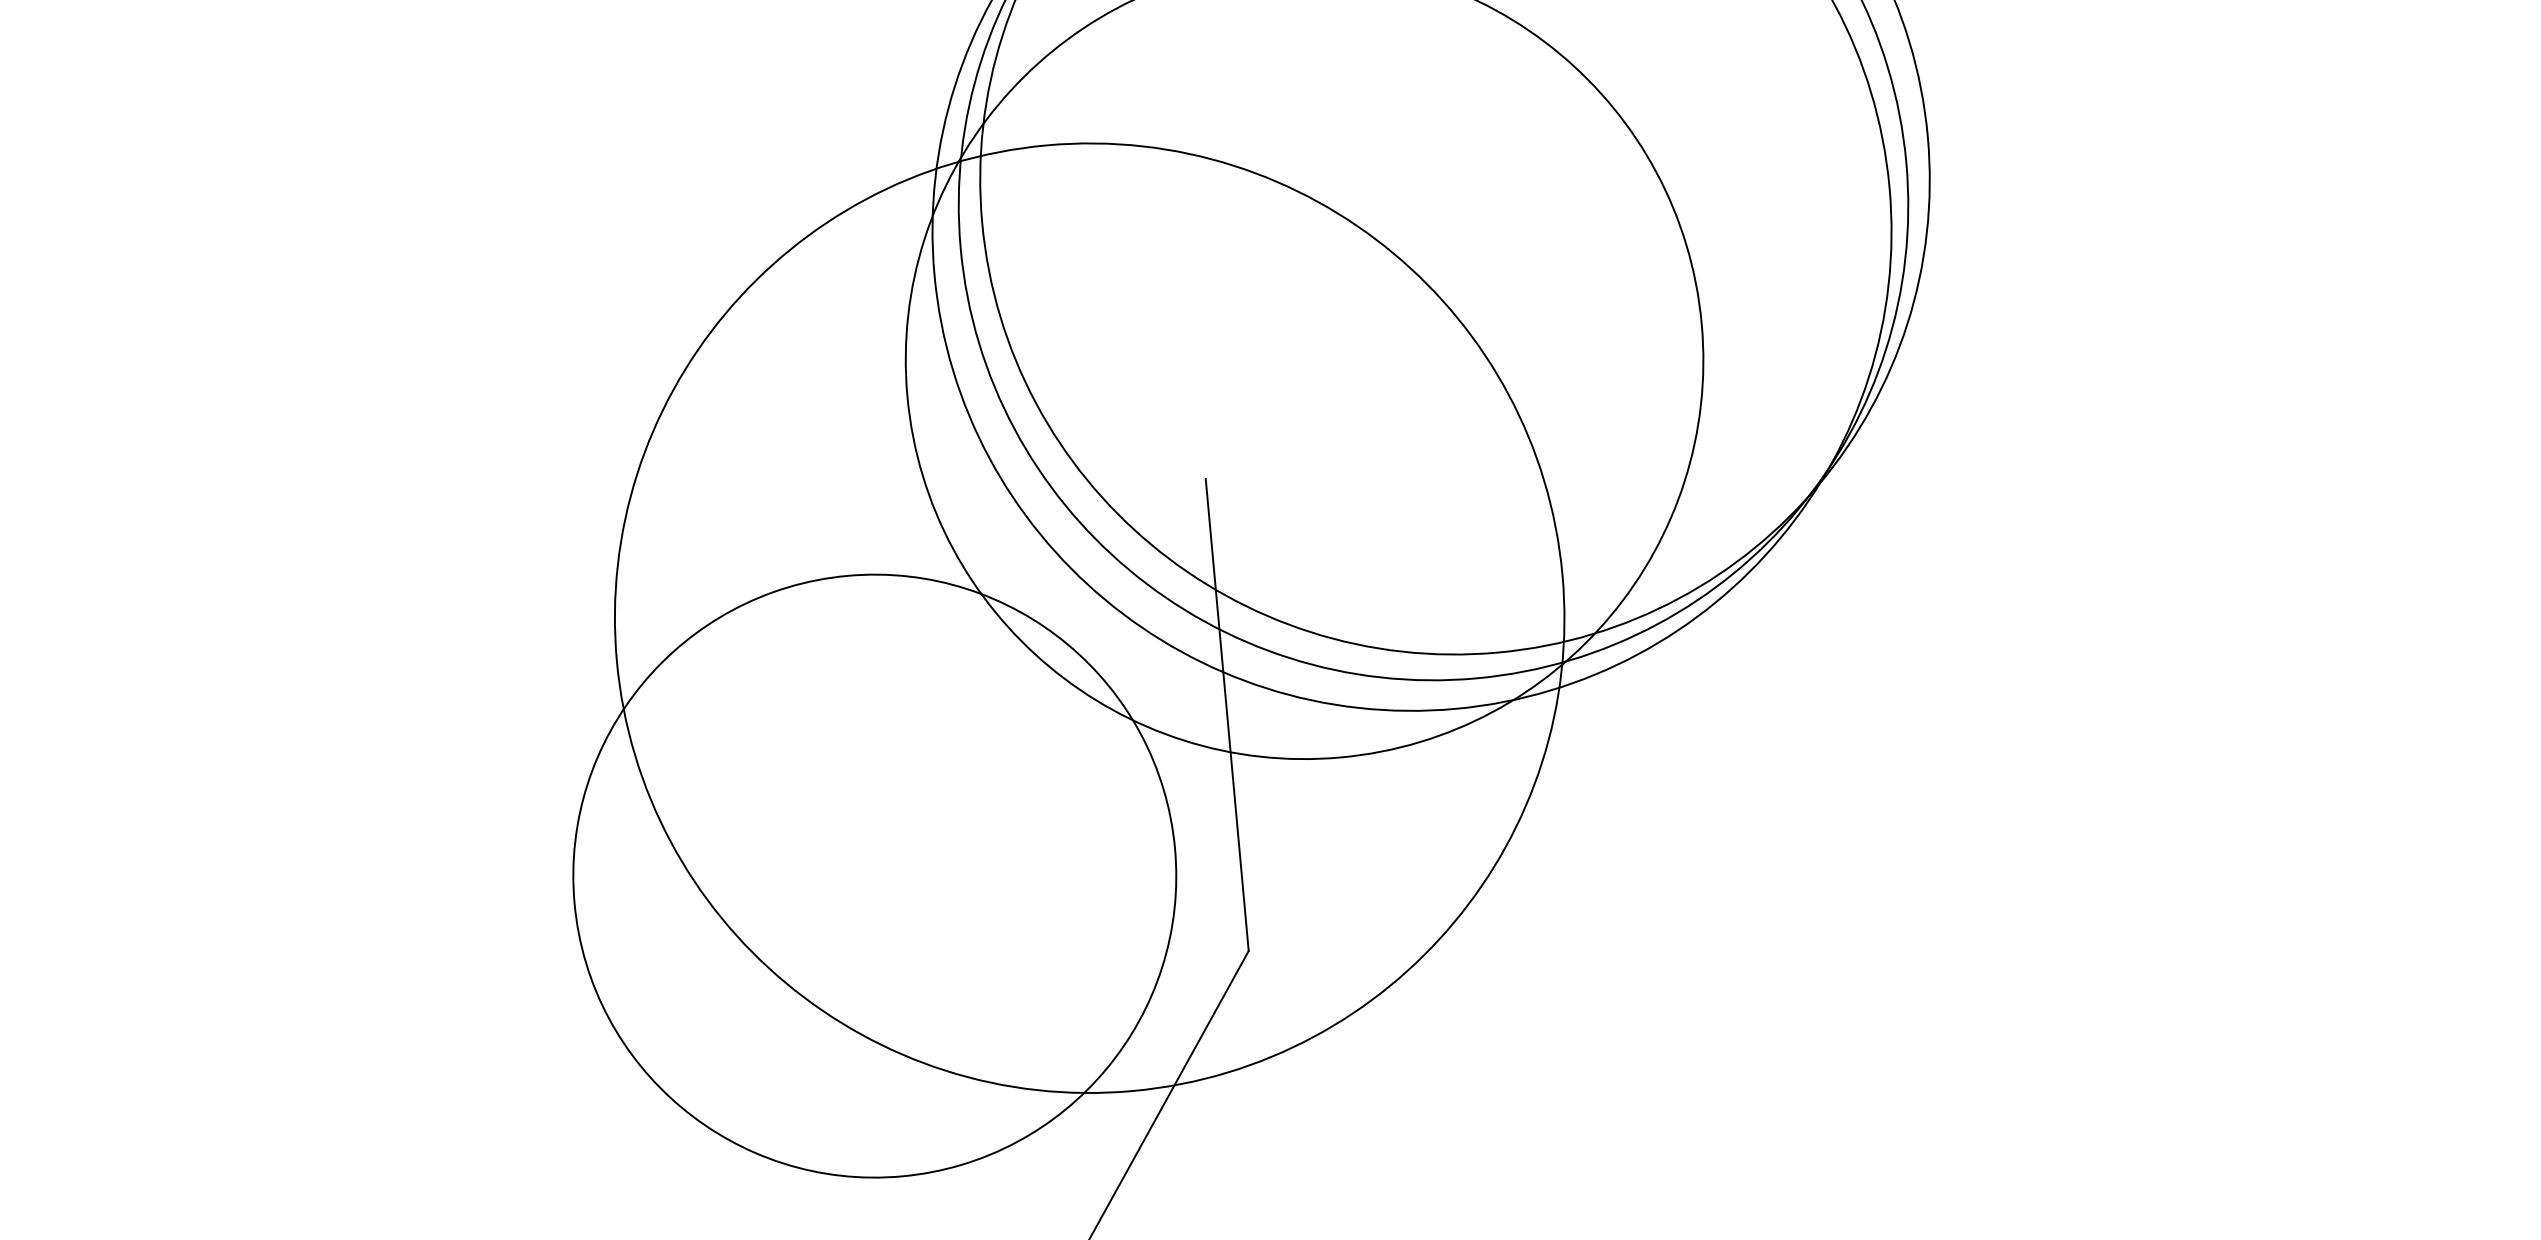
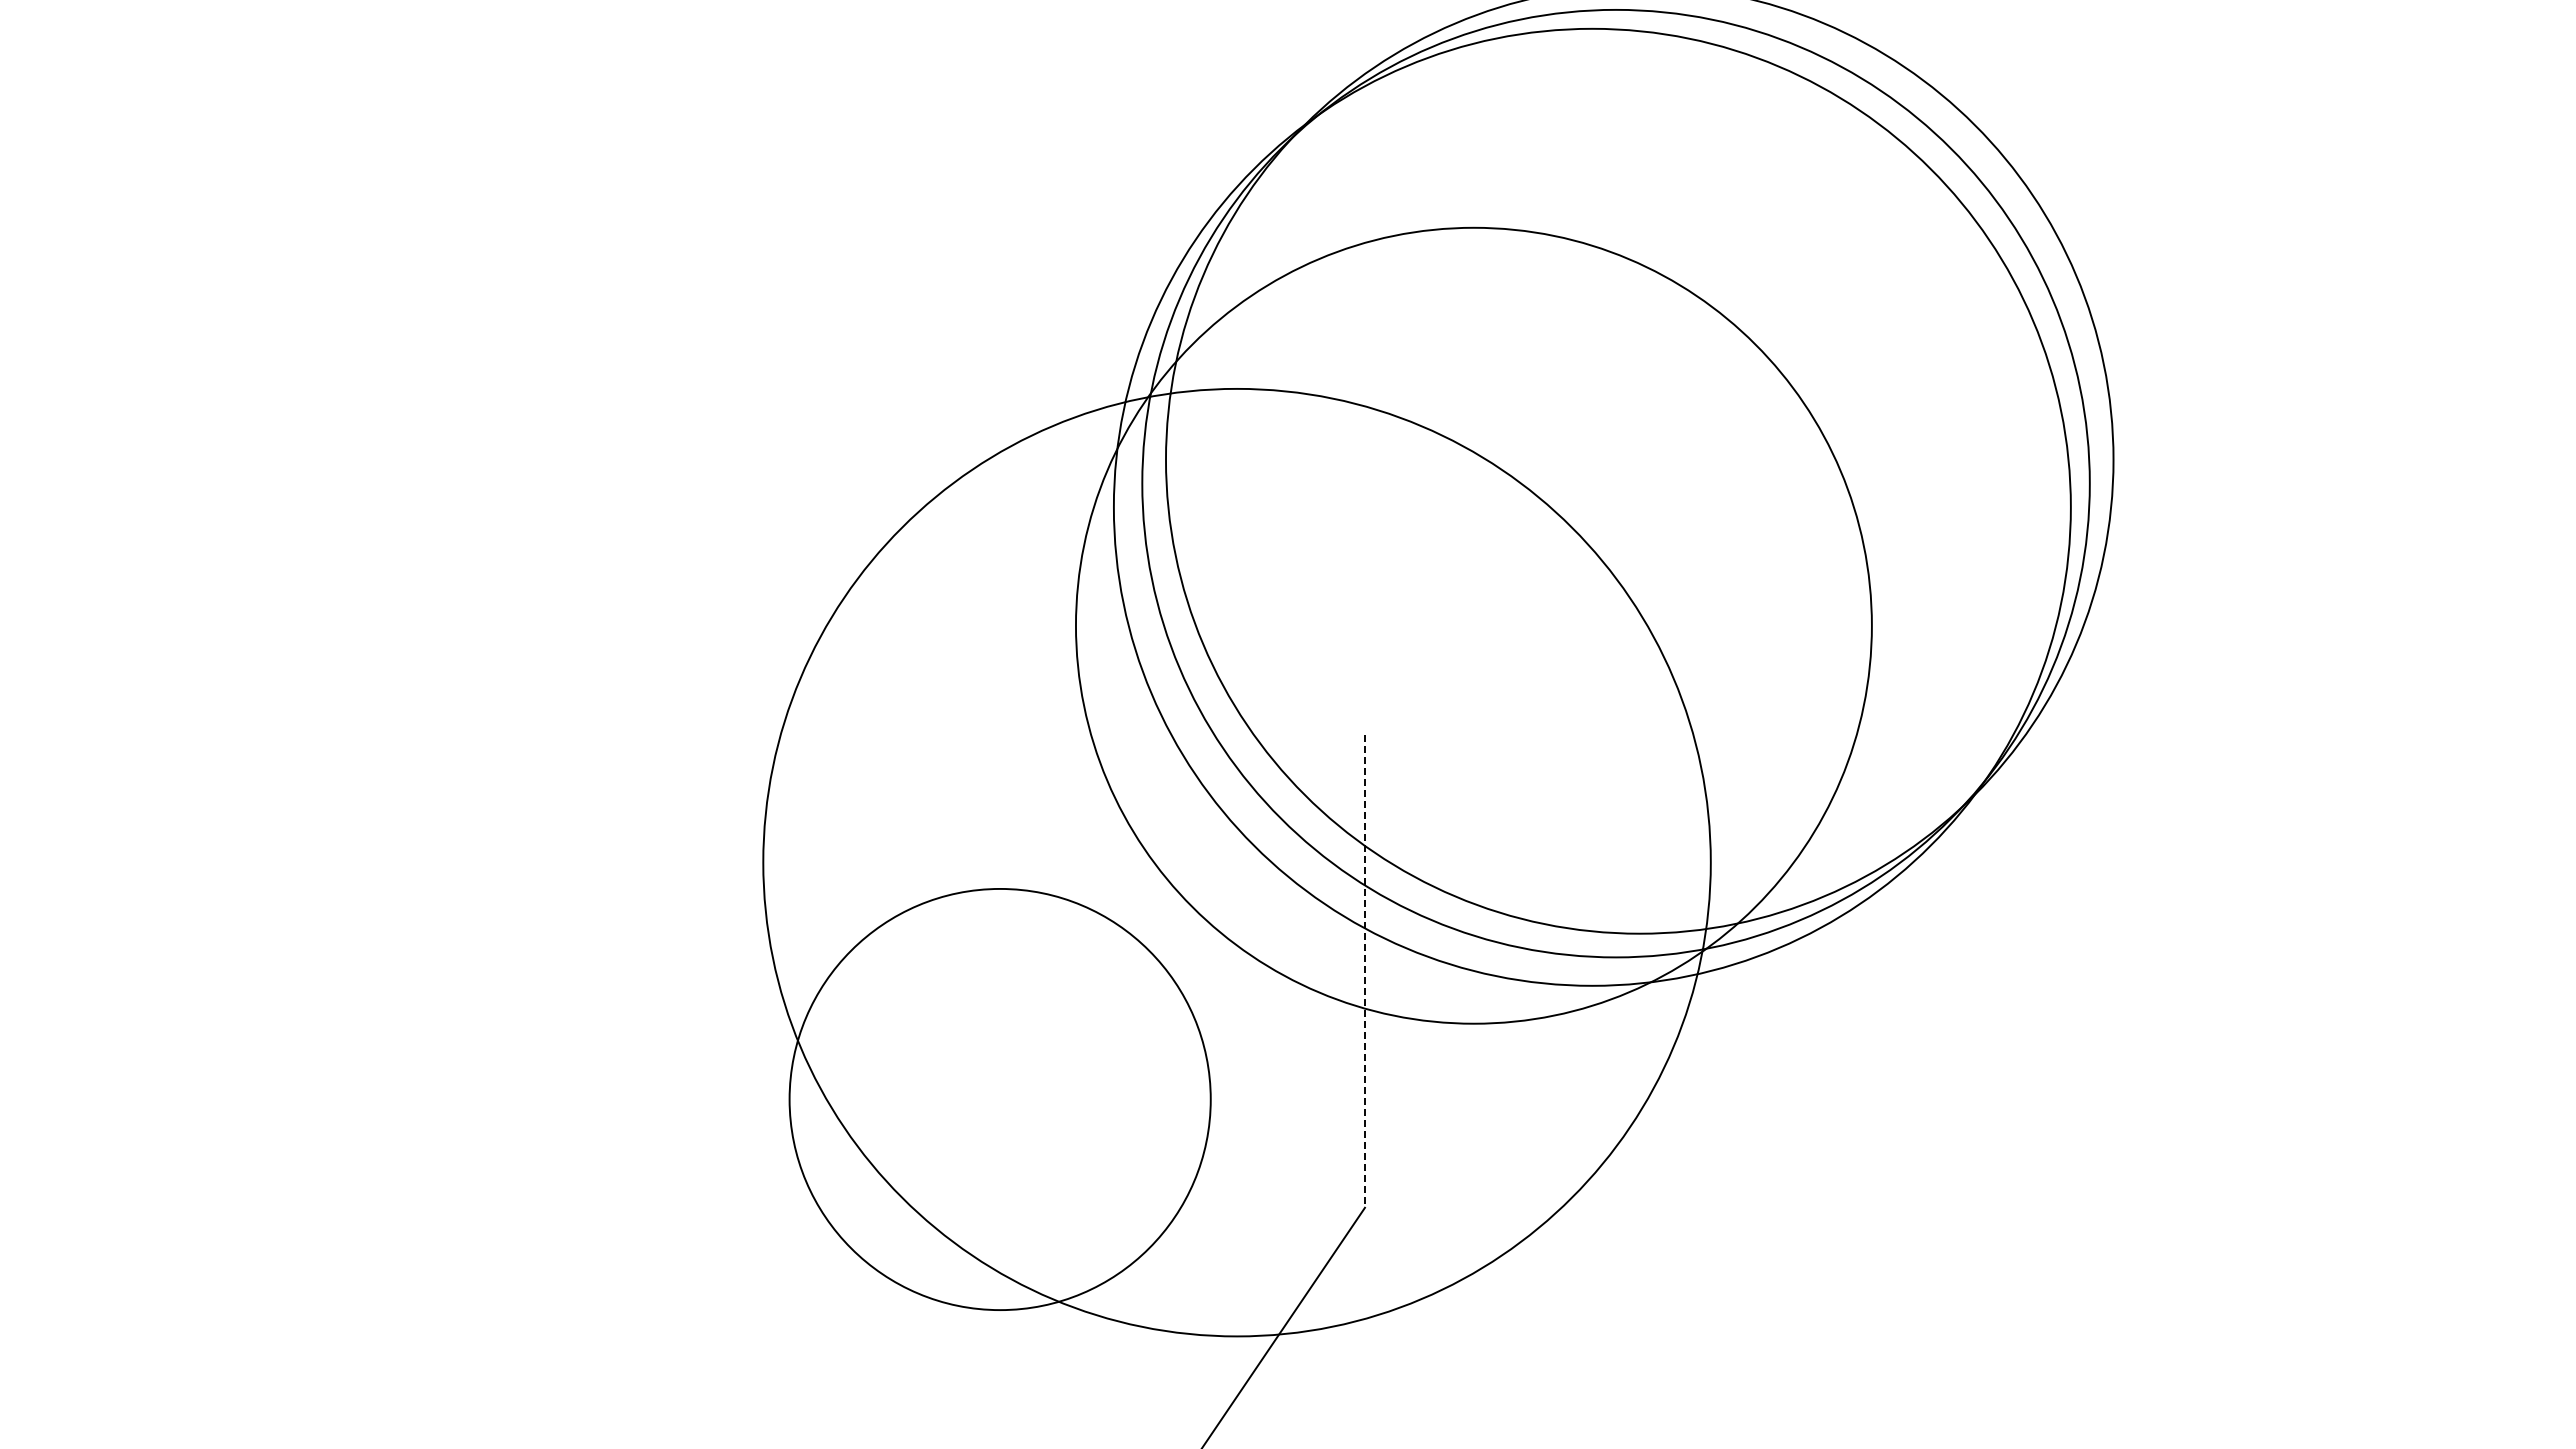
line: (1226, 715) -> (1364, 971), solid -> dashed
circle: (875, 876) -> (1000, 1099), size x0.7

